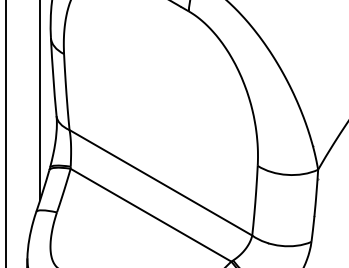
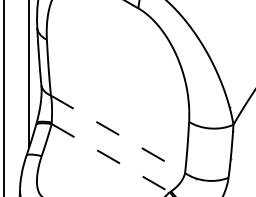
line: (161, 183) -> (118, 134), solid -> dashed
line: (151, 215) -> (111, 158), solid -> dashed

